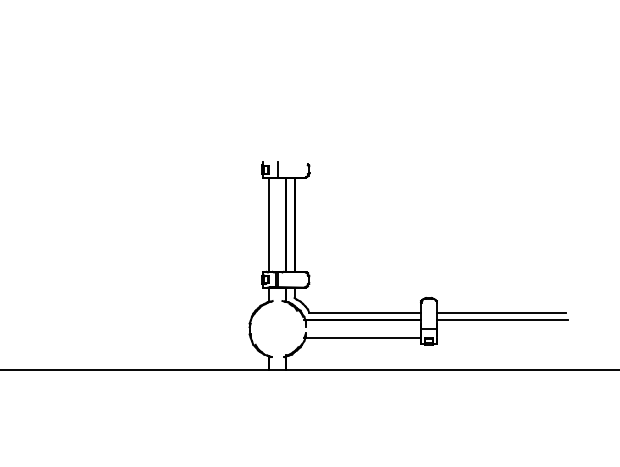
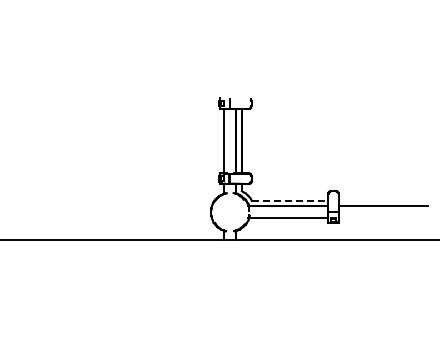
line: (365, 311) -> (290, 200), solid -> dashed
line: (500, 311) -> (382, 200), removed

